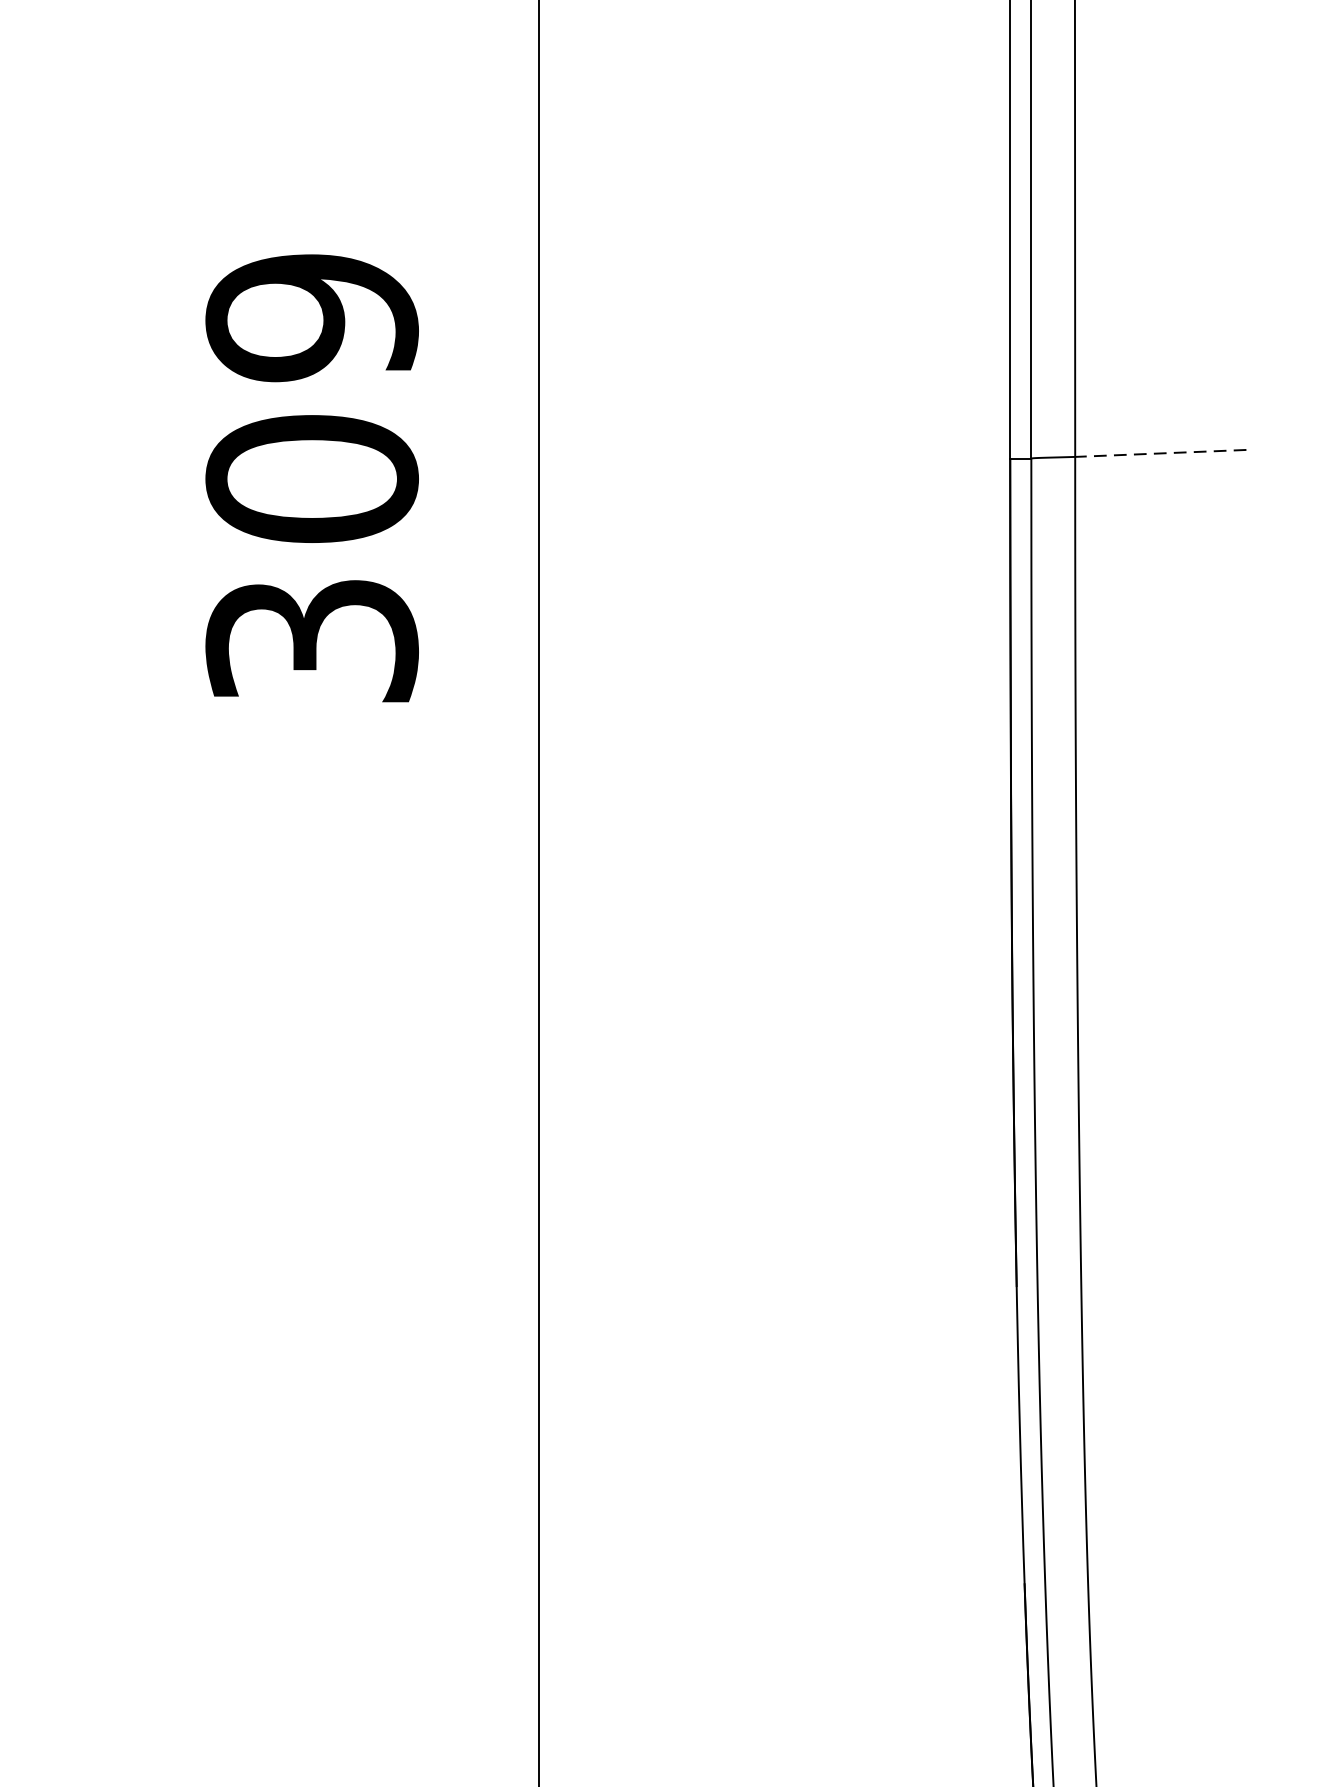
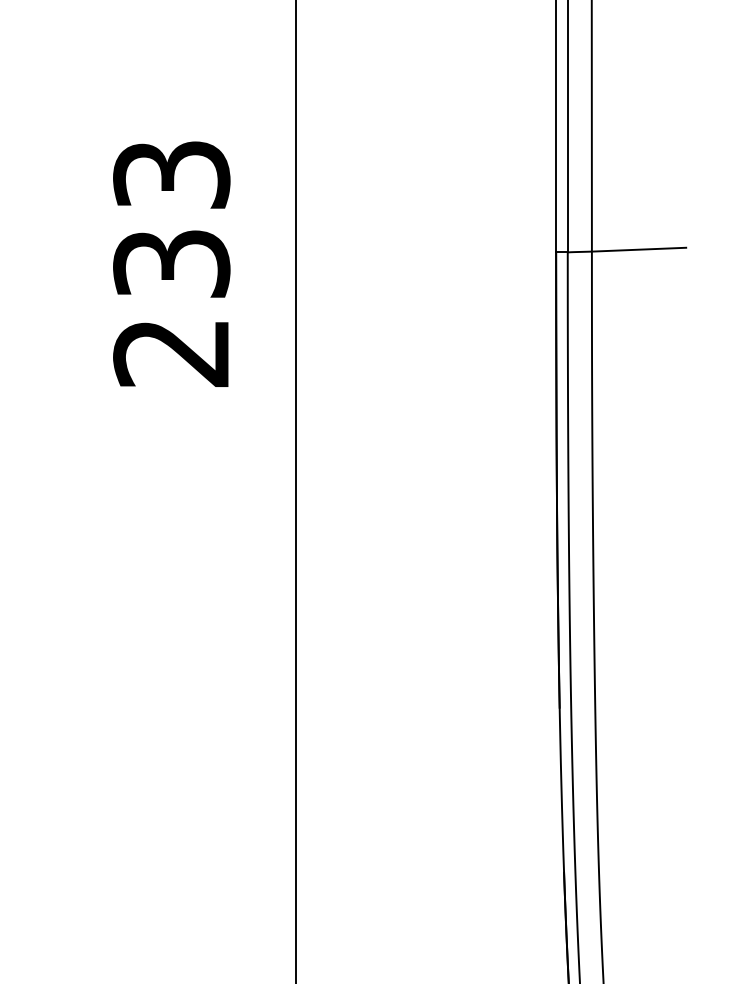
line: (1159, 453) -> (638, 249), dashed -> solid
text: (311, 478) -> (171, 263), 309 -> 233

